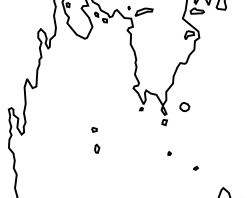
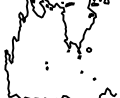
part: (95, 139) -> (46, 65), size x0.6

